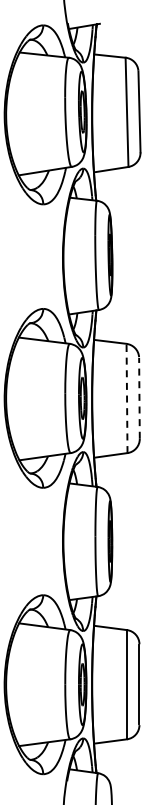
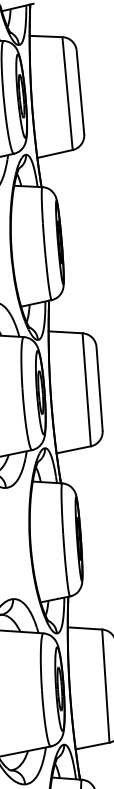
line: (139, 397) -> (99, 387), dashed -> solid
line: (127, 398) -> (87, 389), dashed -> solid

